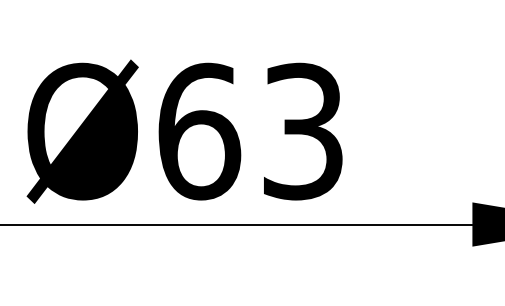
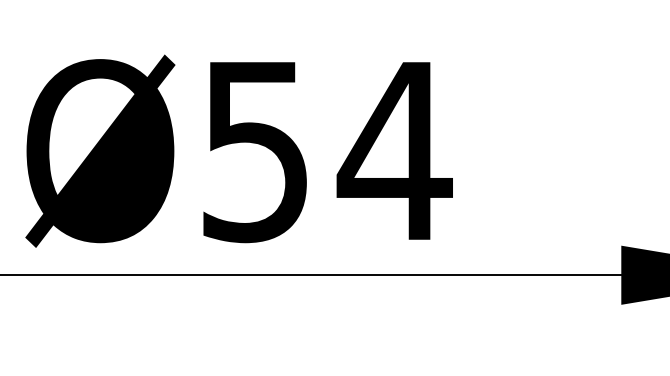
text: (252, 131) -> (327, 150), Ø63 -> Ø54

